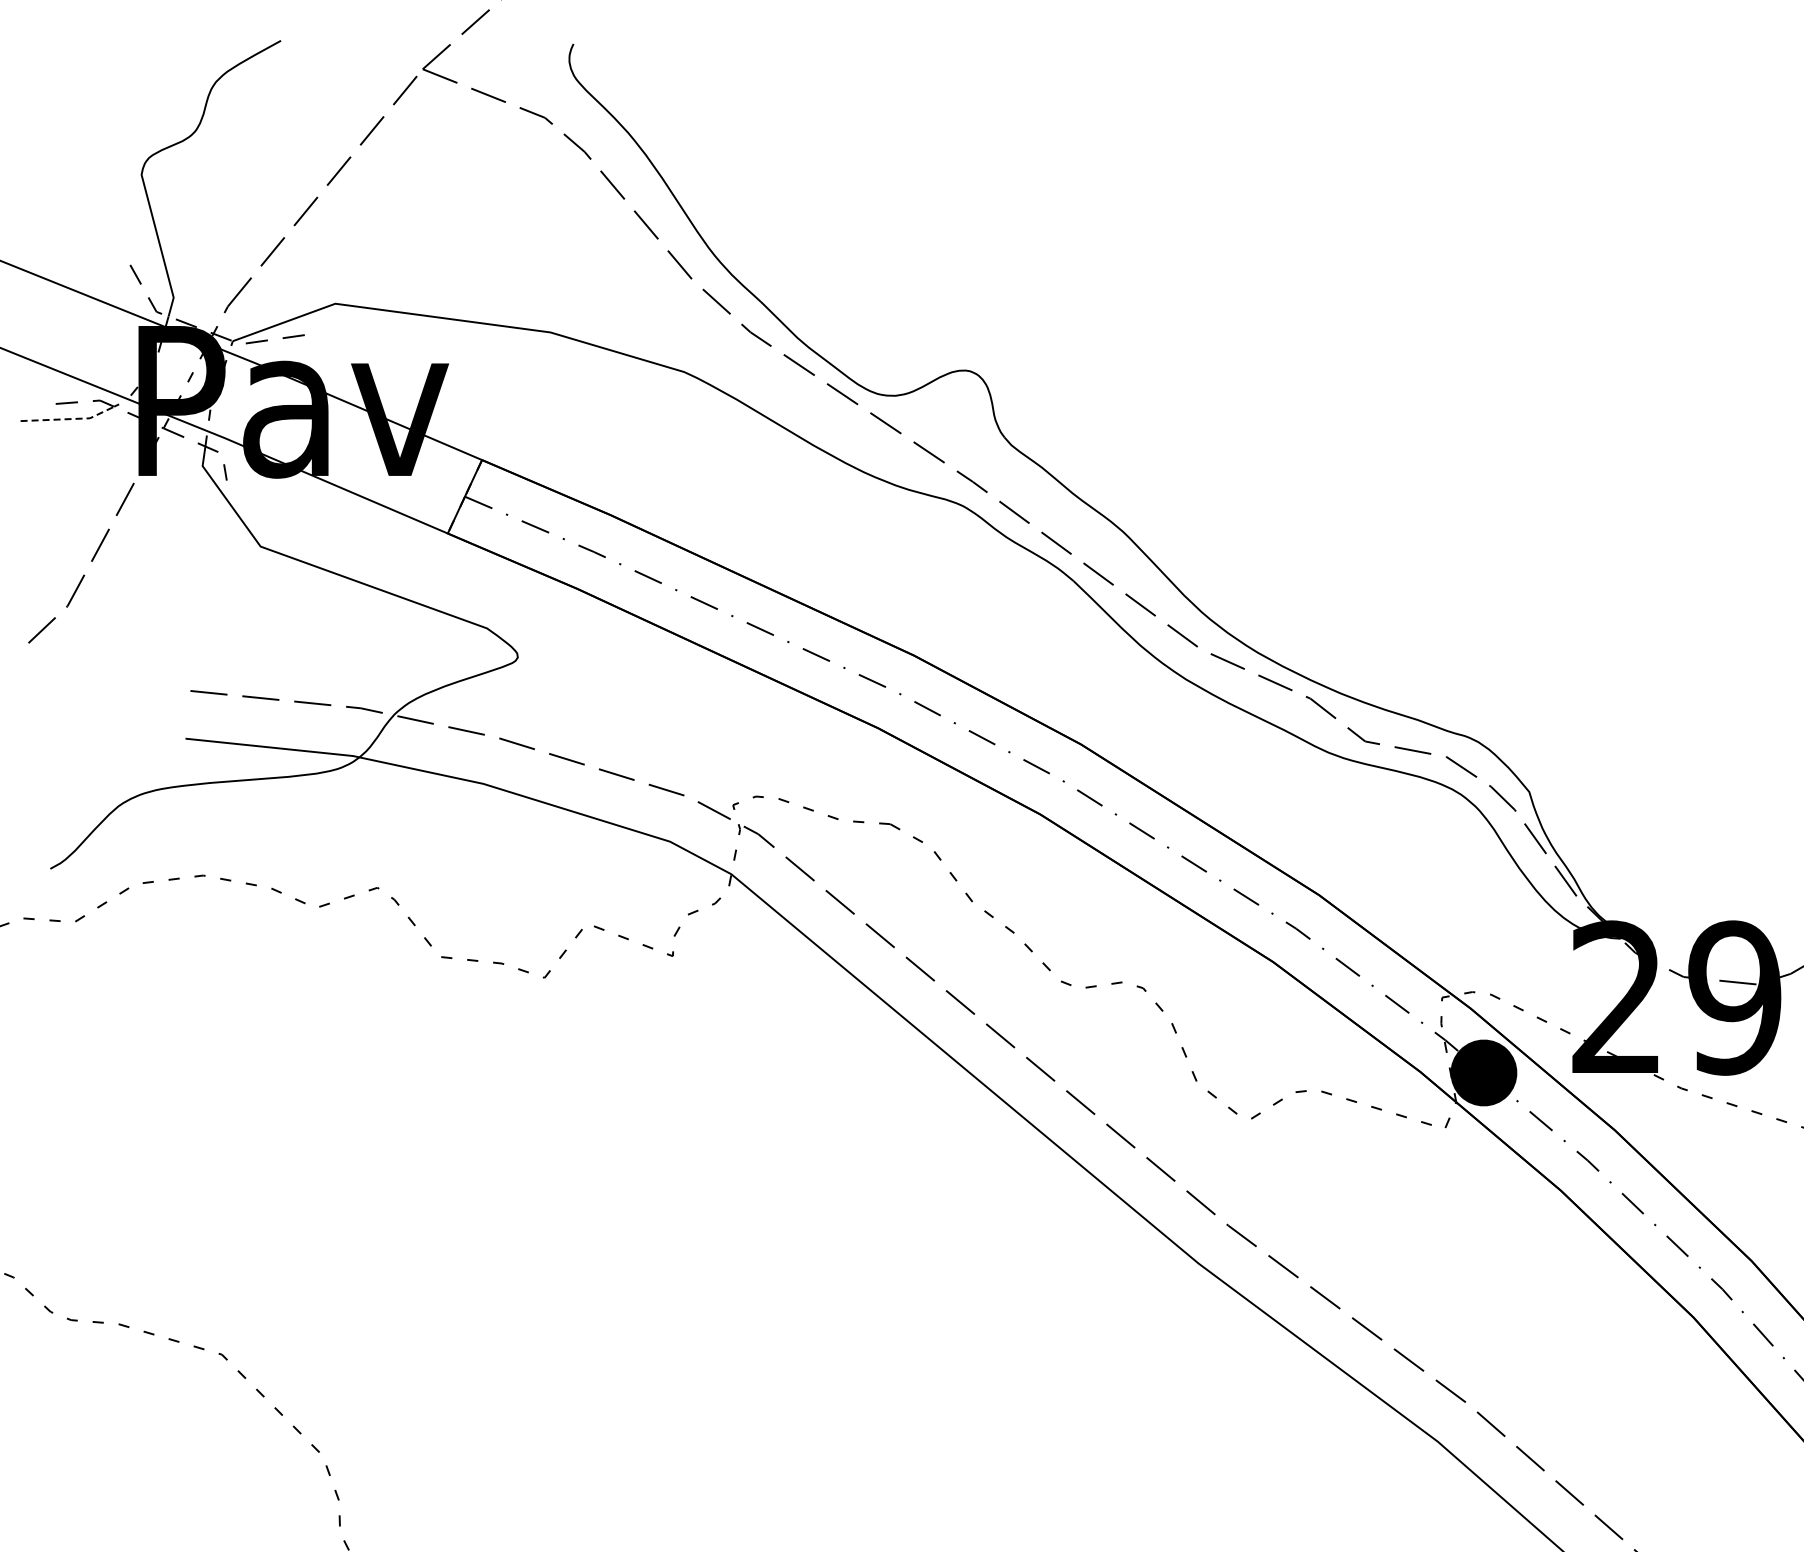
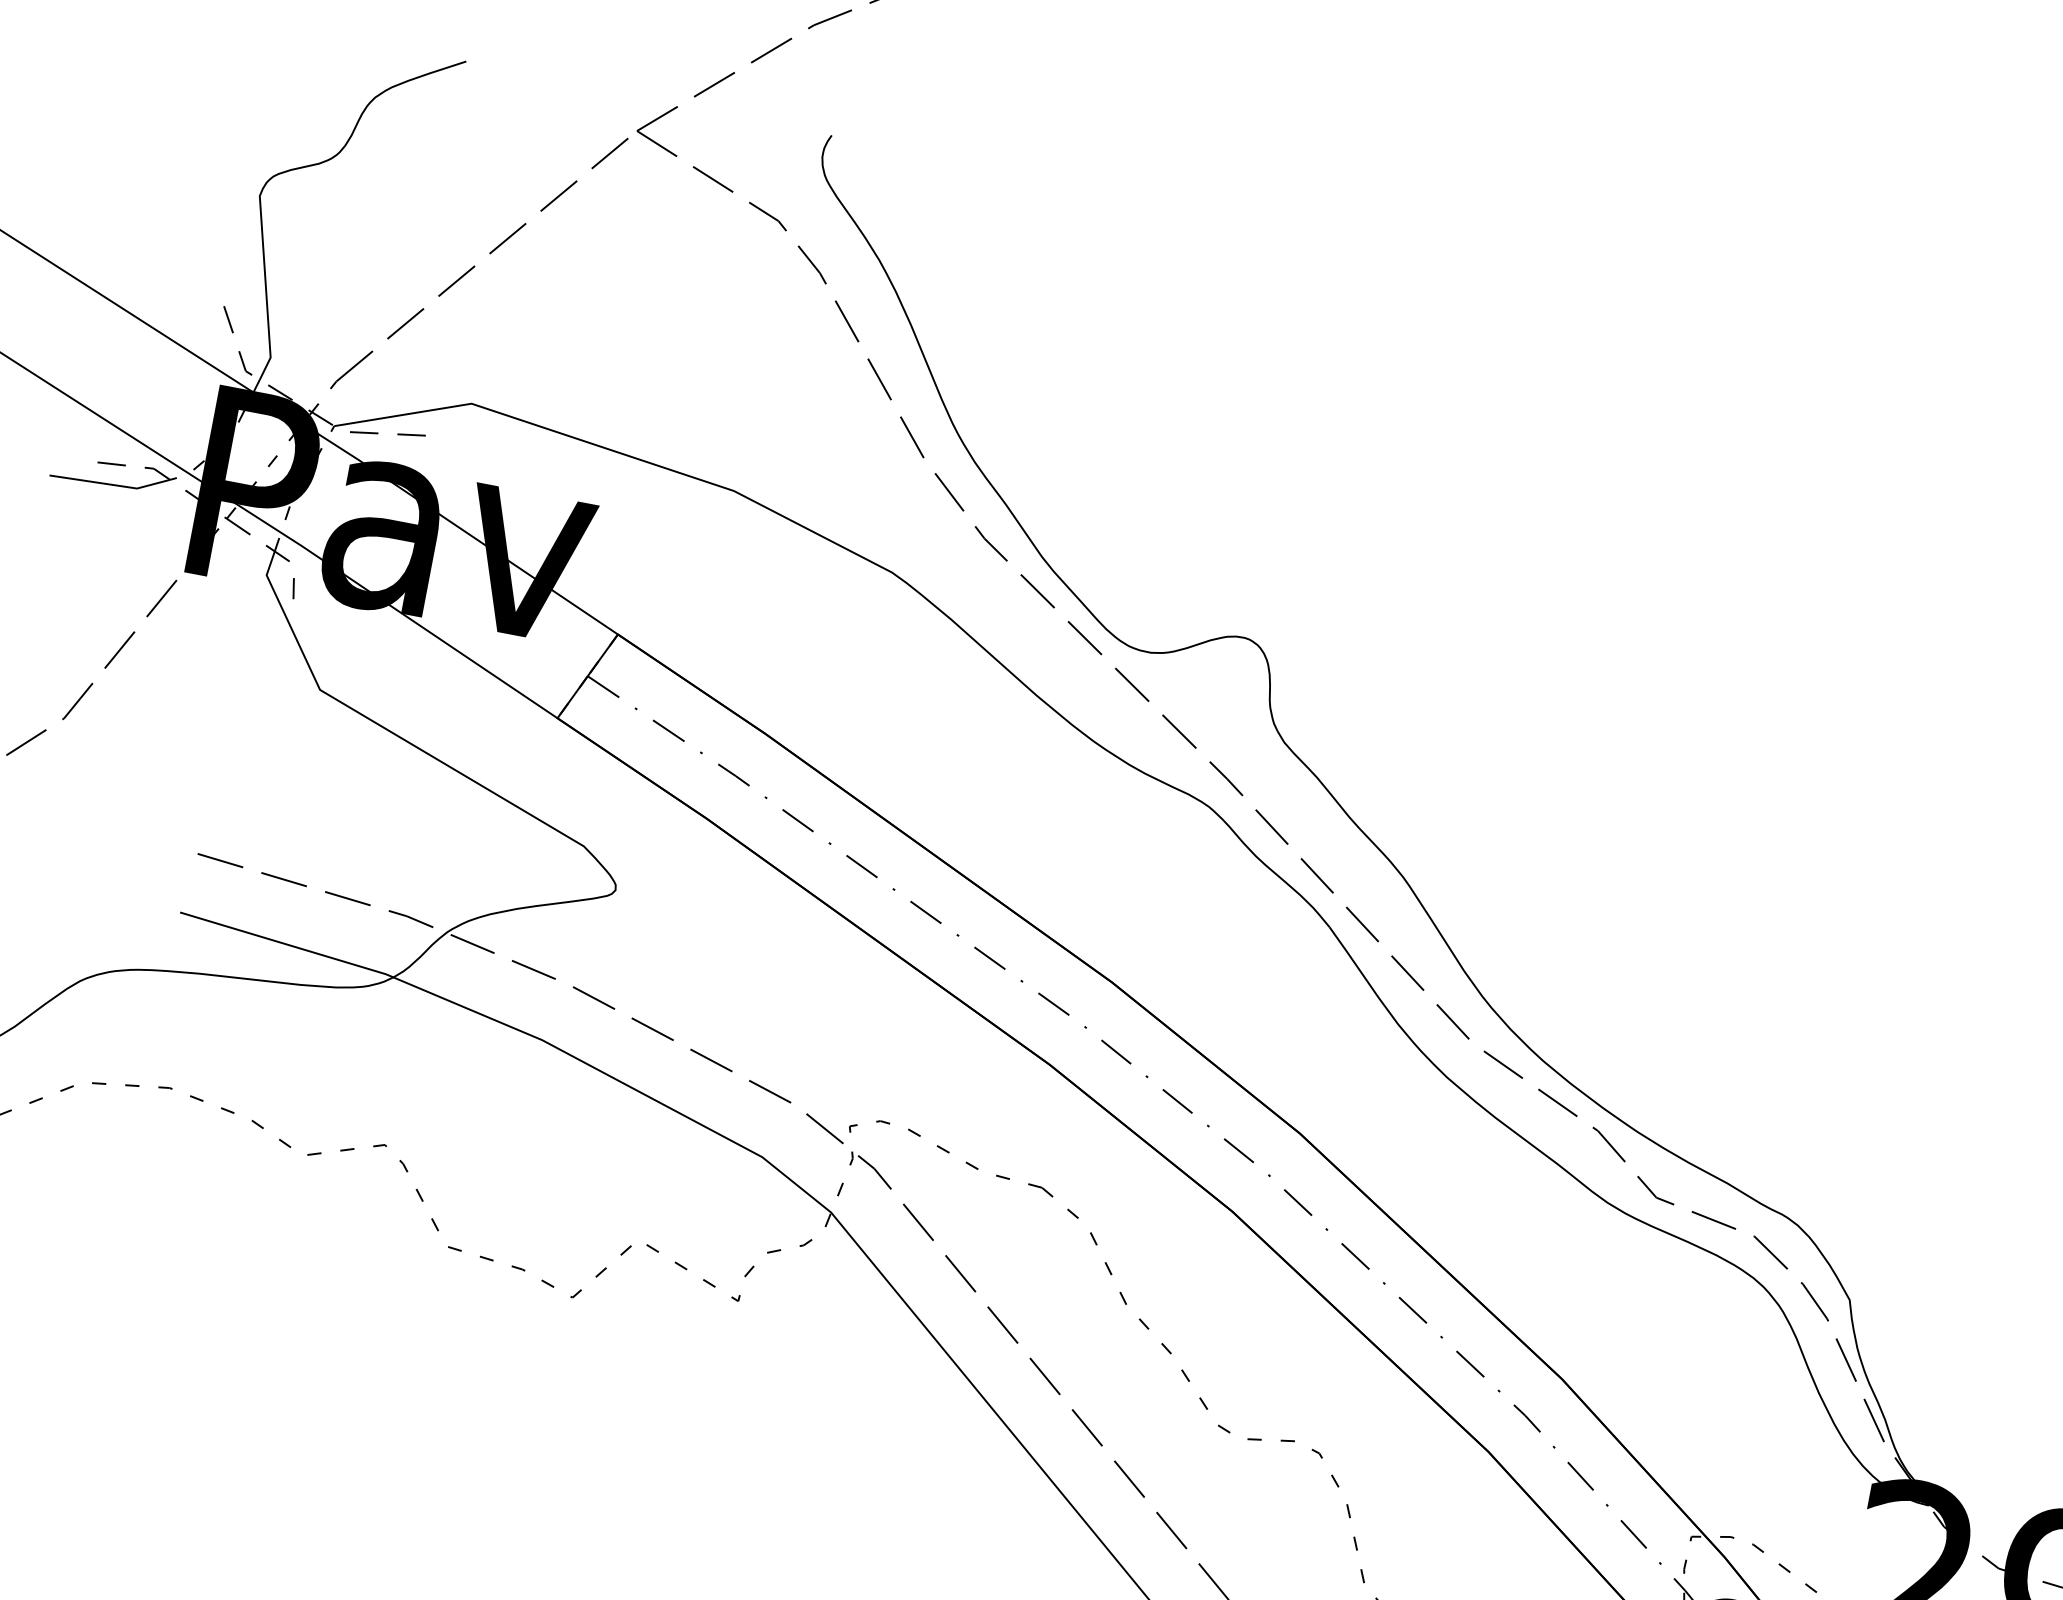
line: (69, 419) -> (111, 485), dashed -> solid

